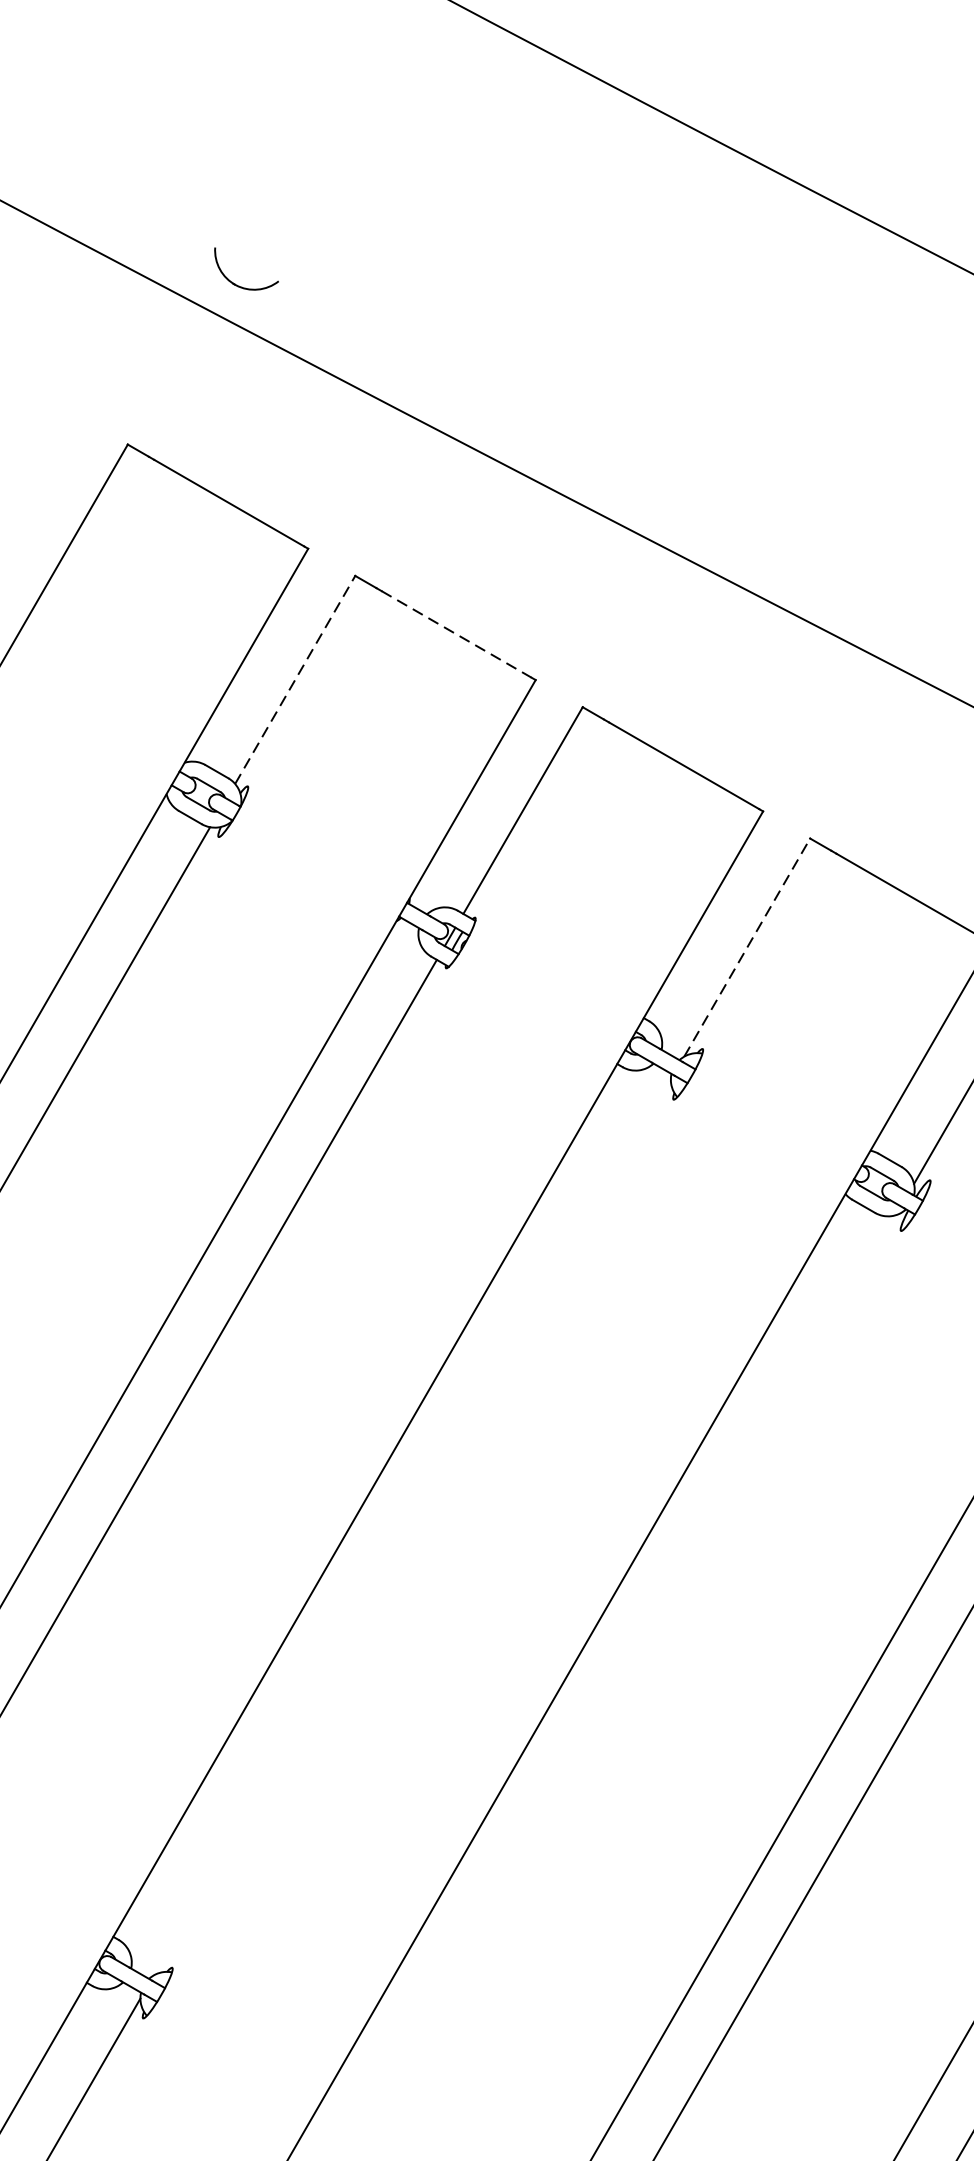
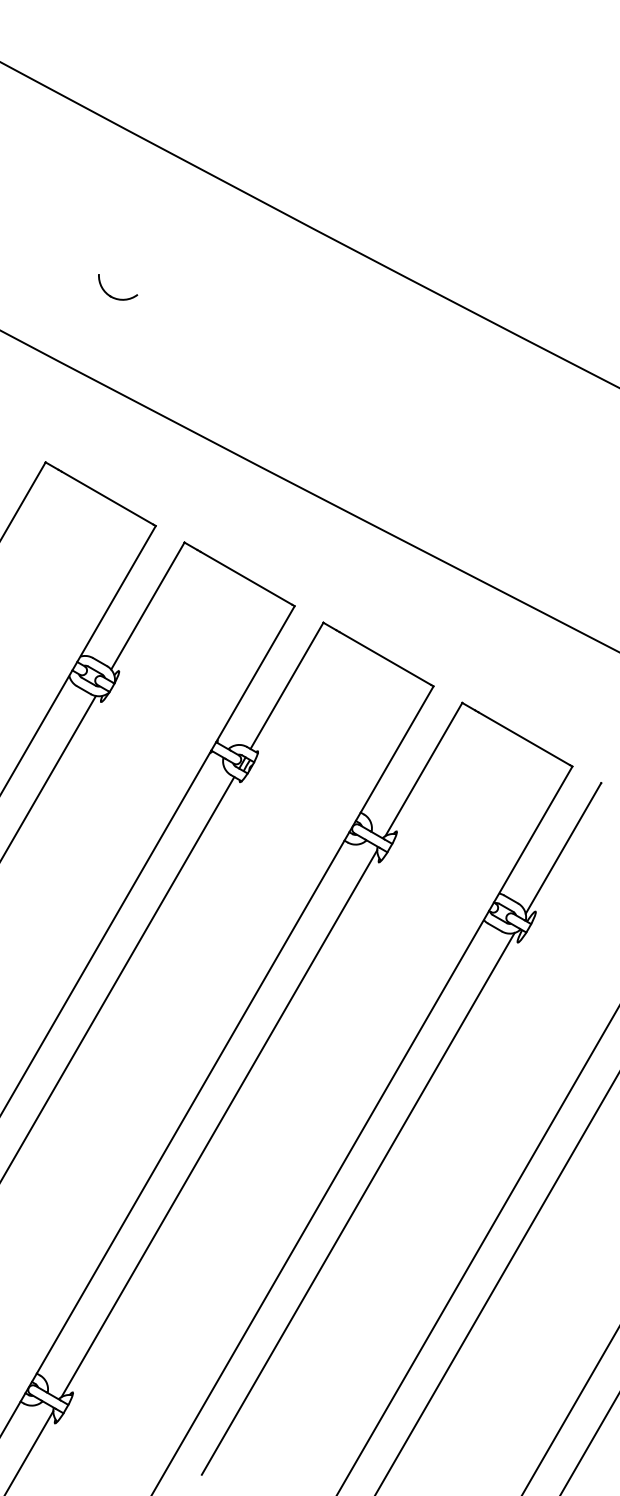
part: (238, 284) -> (113, 296), moved
line: (456, 634) -> (246, 578), dashed -> solid
line: (296, 678) -> (148, 605), dashed -> solid
line: (746, 947) -> (423, 769), dashed -> solid
line: (412, 1527) -> (219, 1123), added
line: (638, 1658) -> (357, 1203), added

